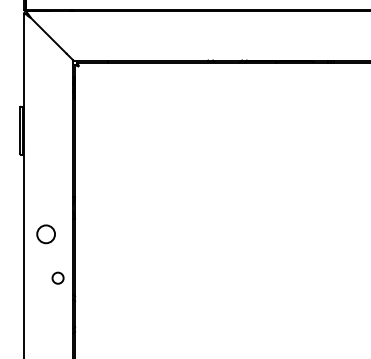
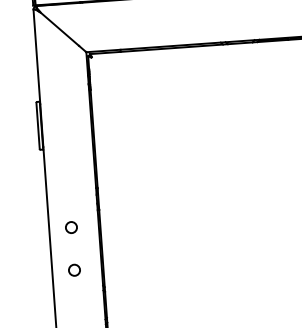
circle: (45, 234) -> (70, 227), size x0.62
circle: (57, 277) -> (73, 269), moved

